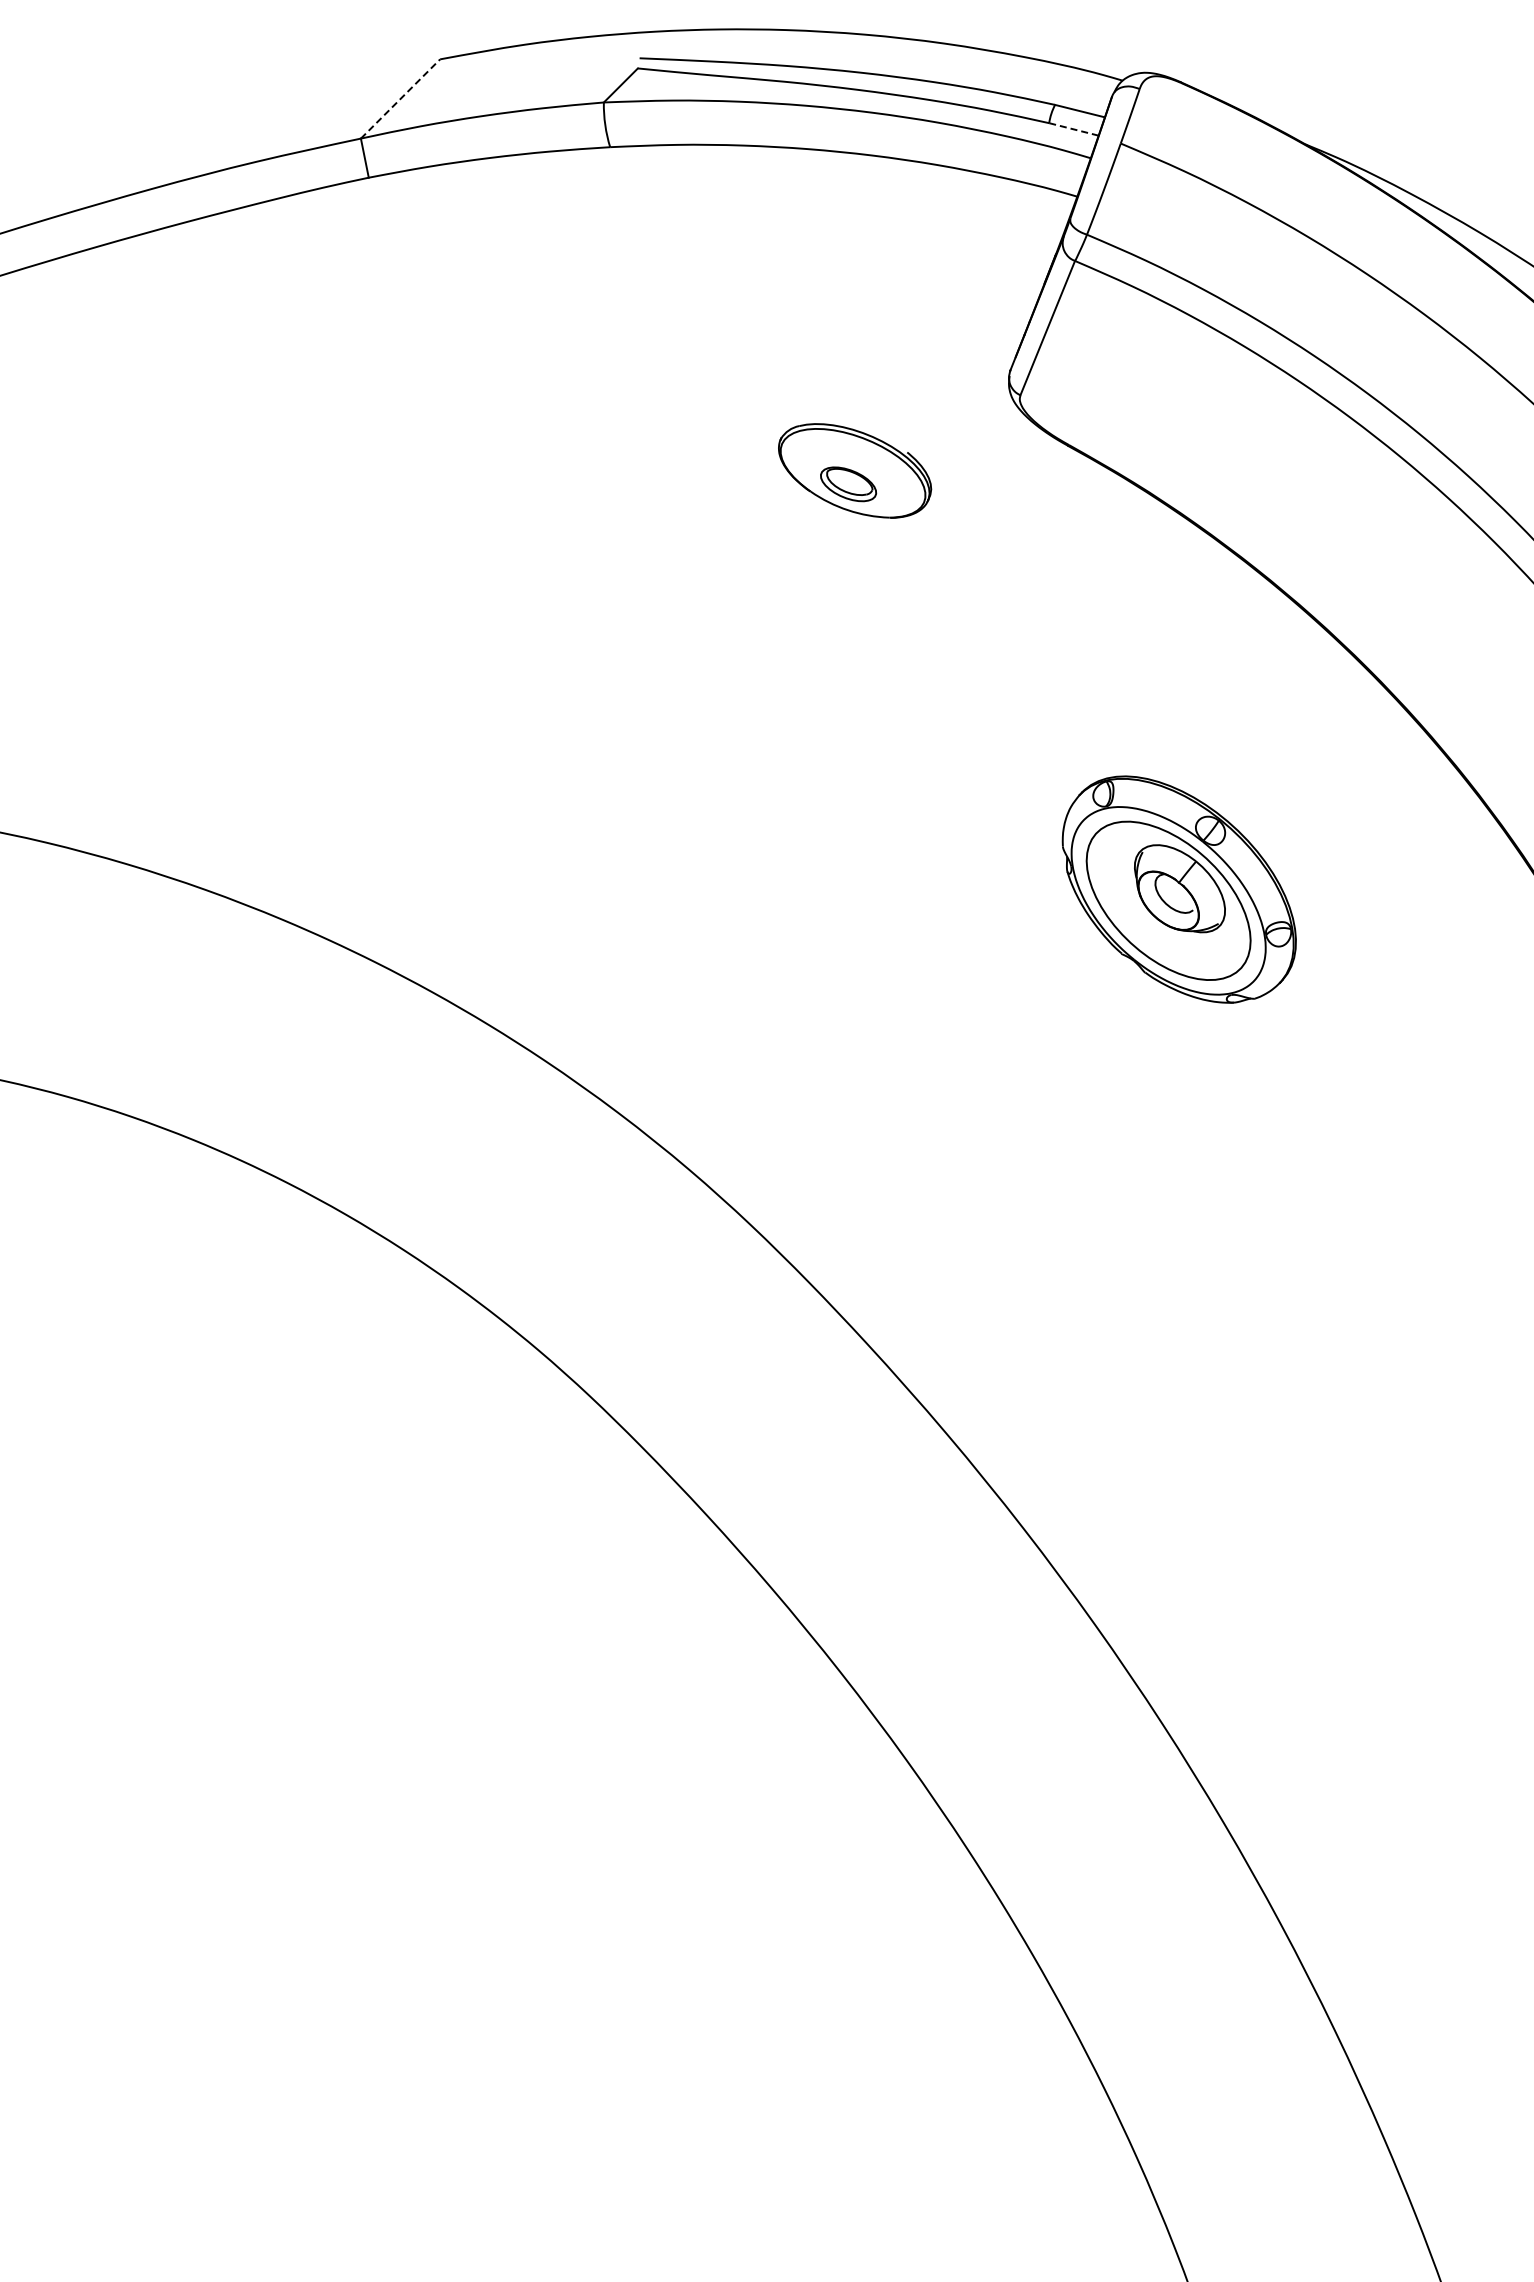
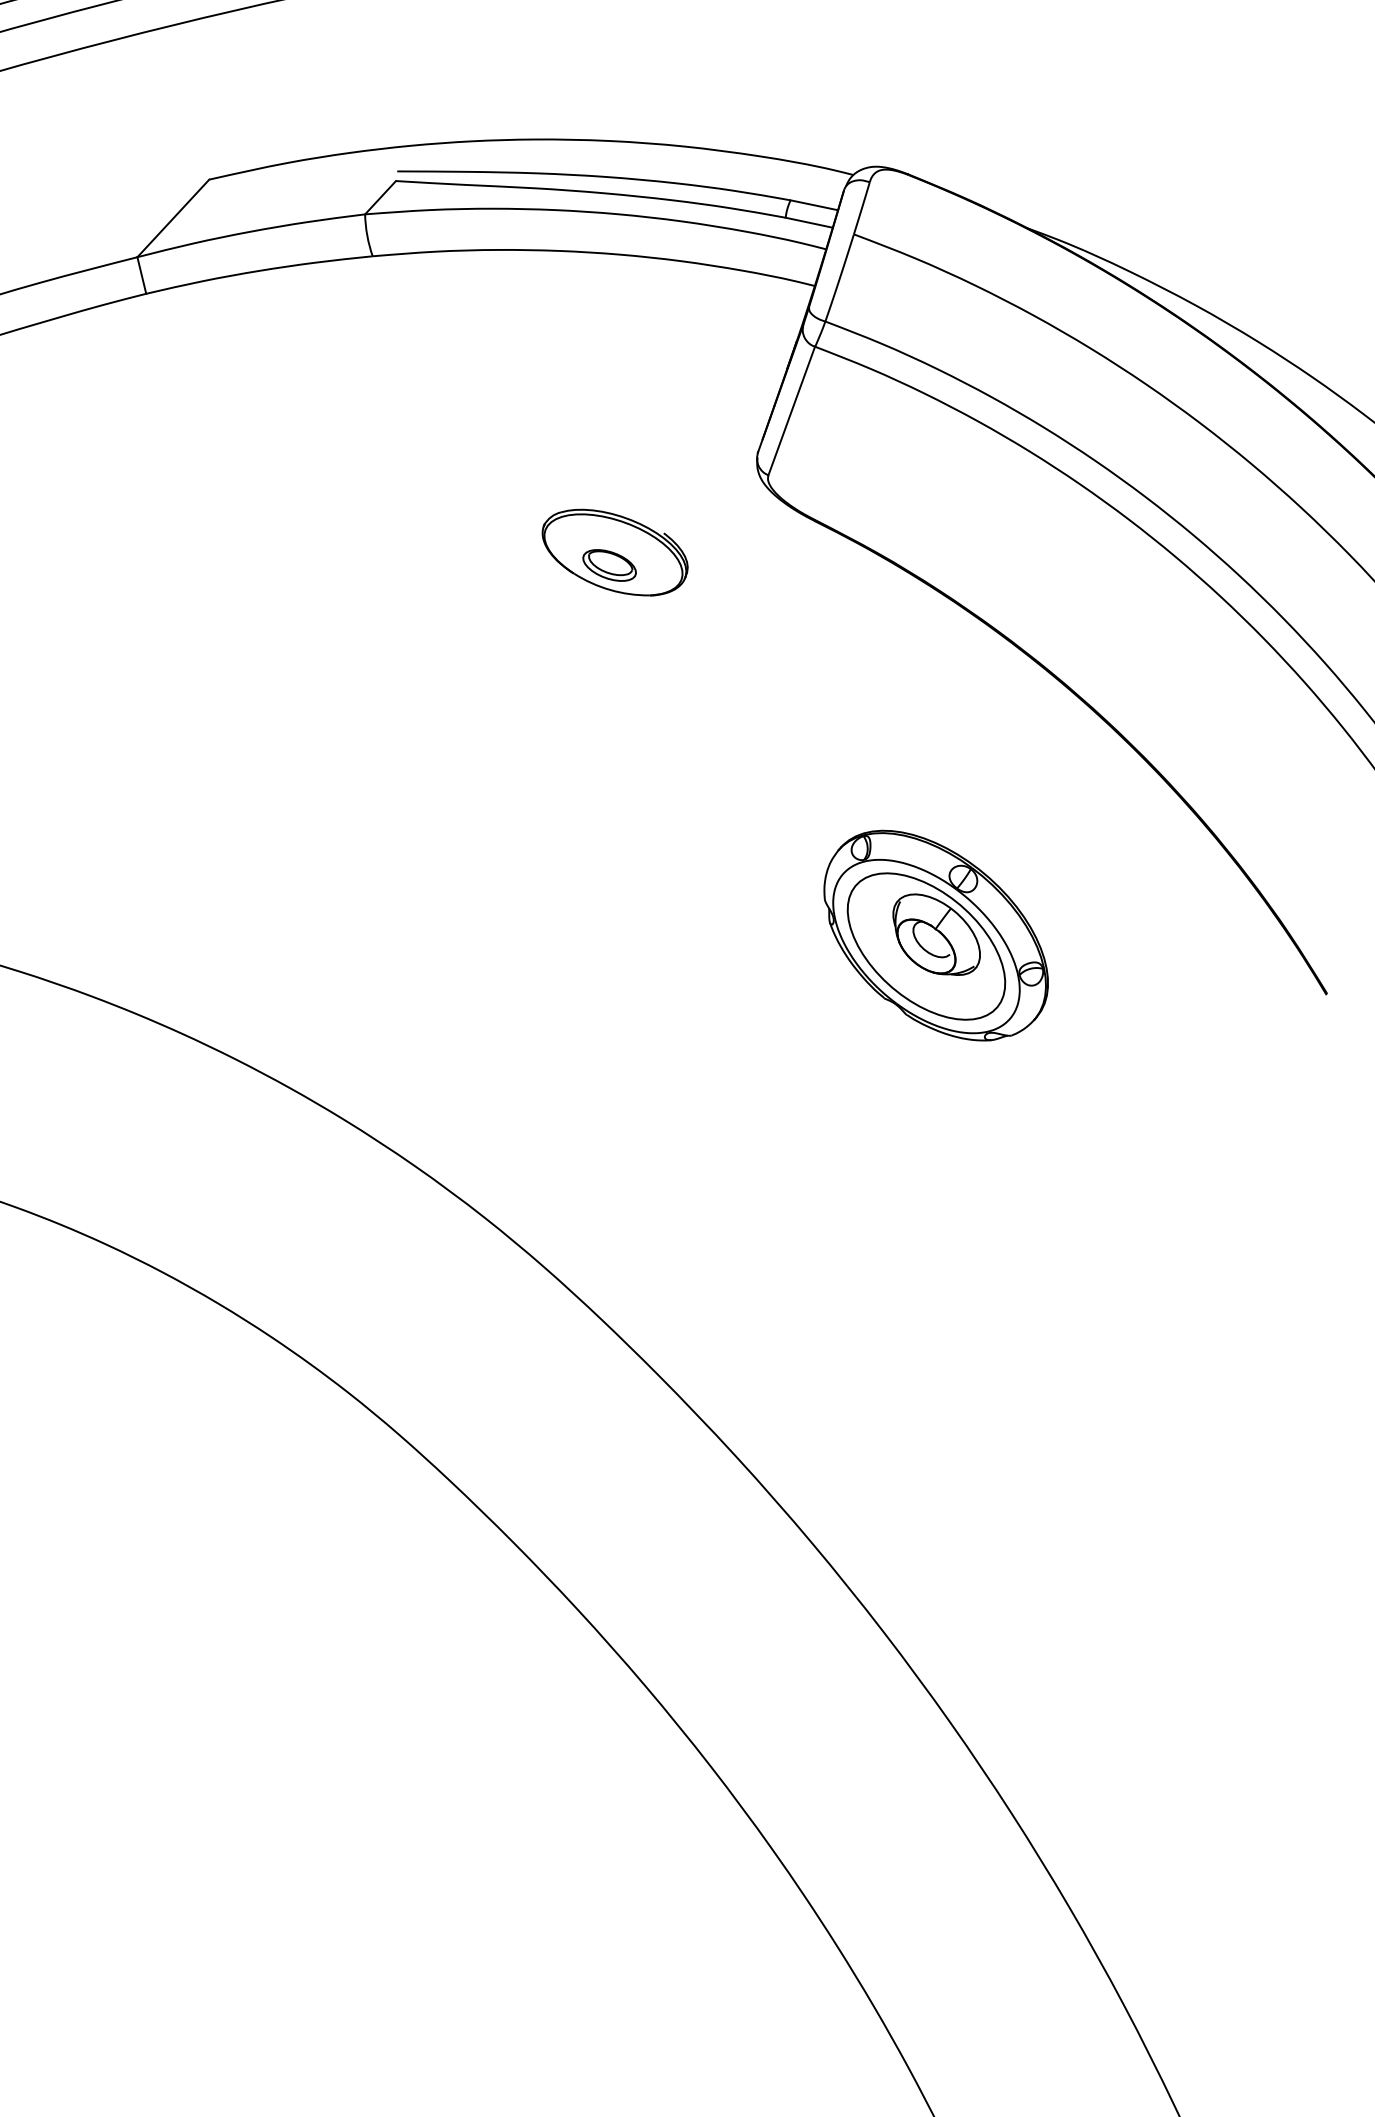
line: (400, 98) -> (173, 217), dashed -> solid
line: (1073, 129) -> (808, 222), dashed -> solid

